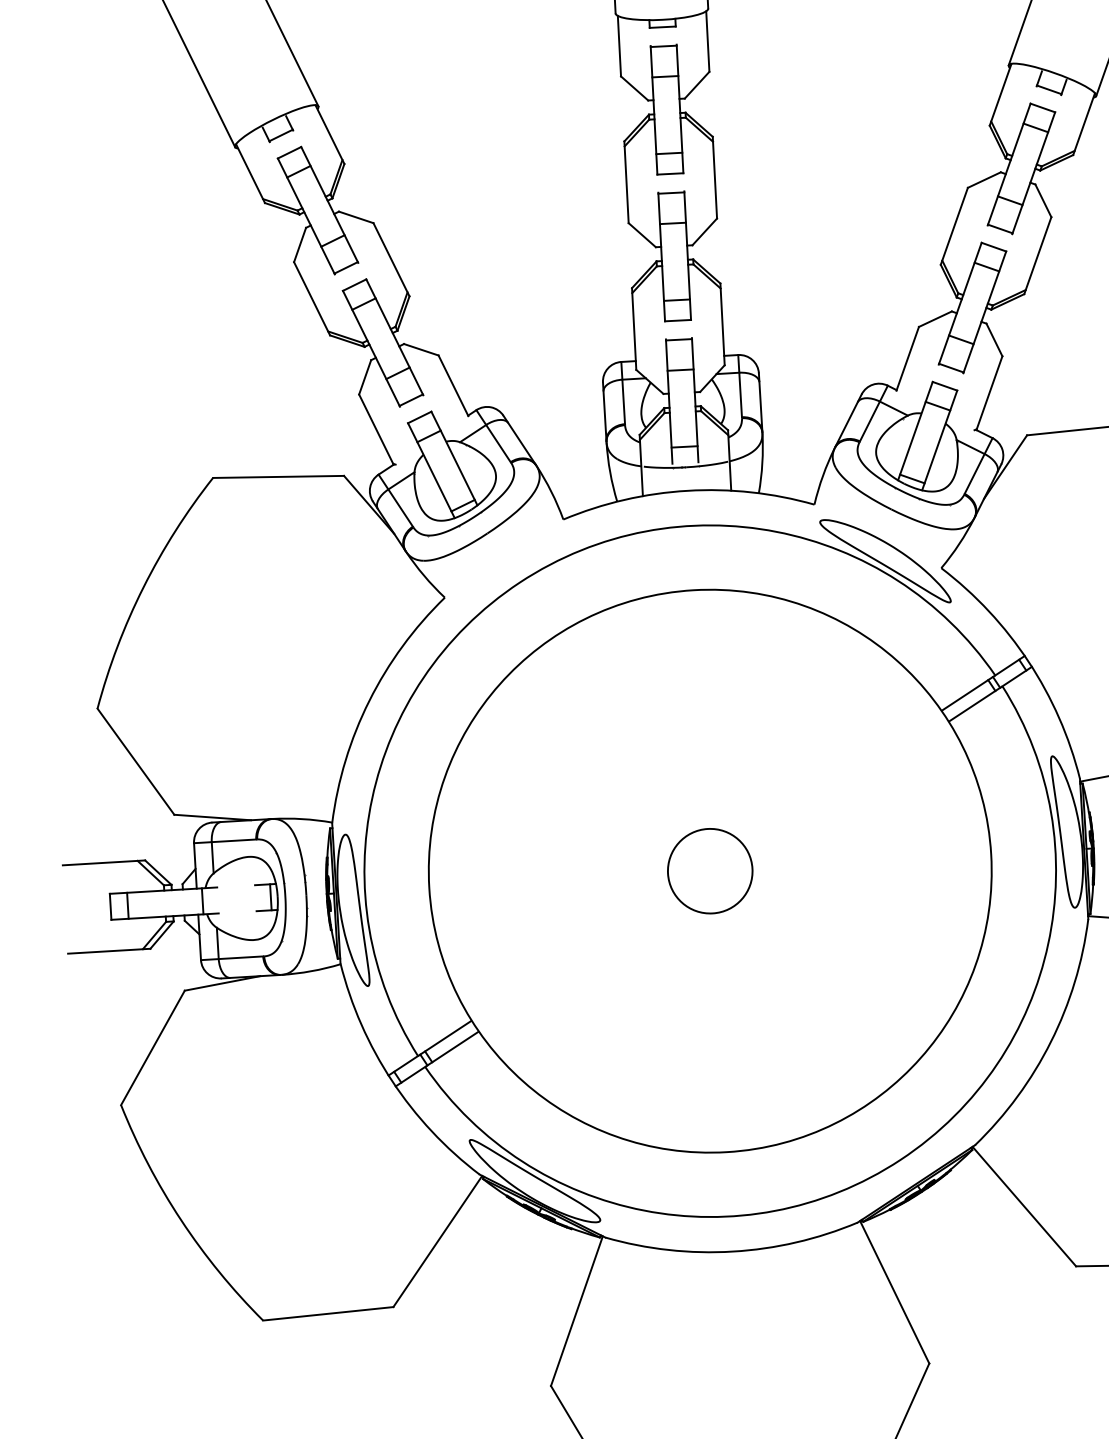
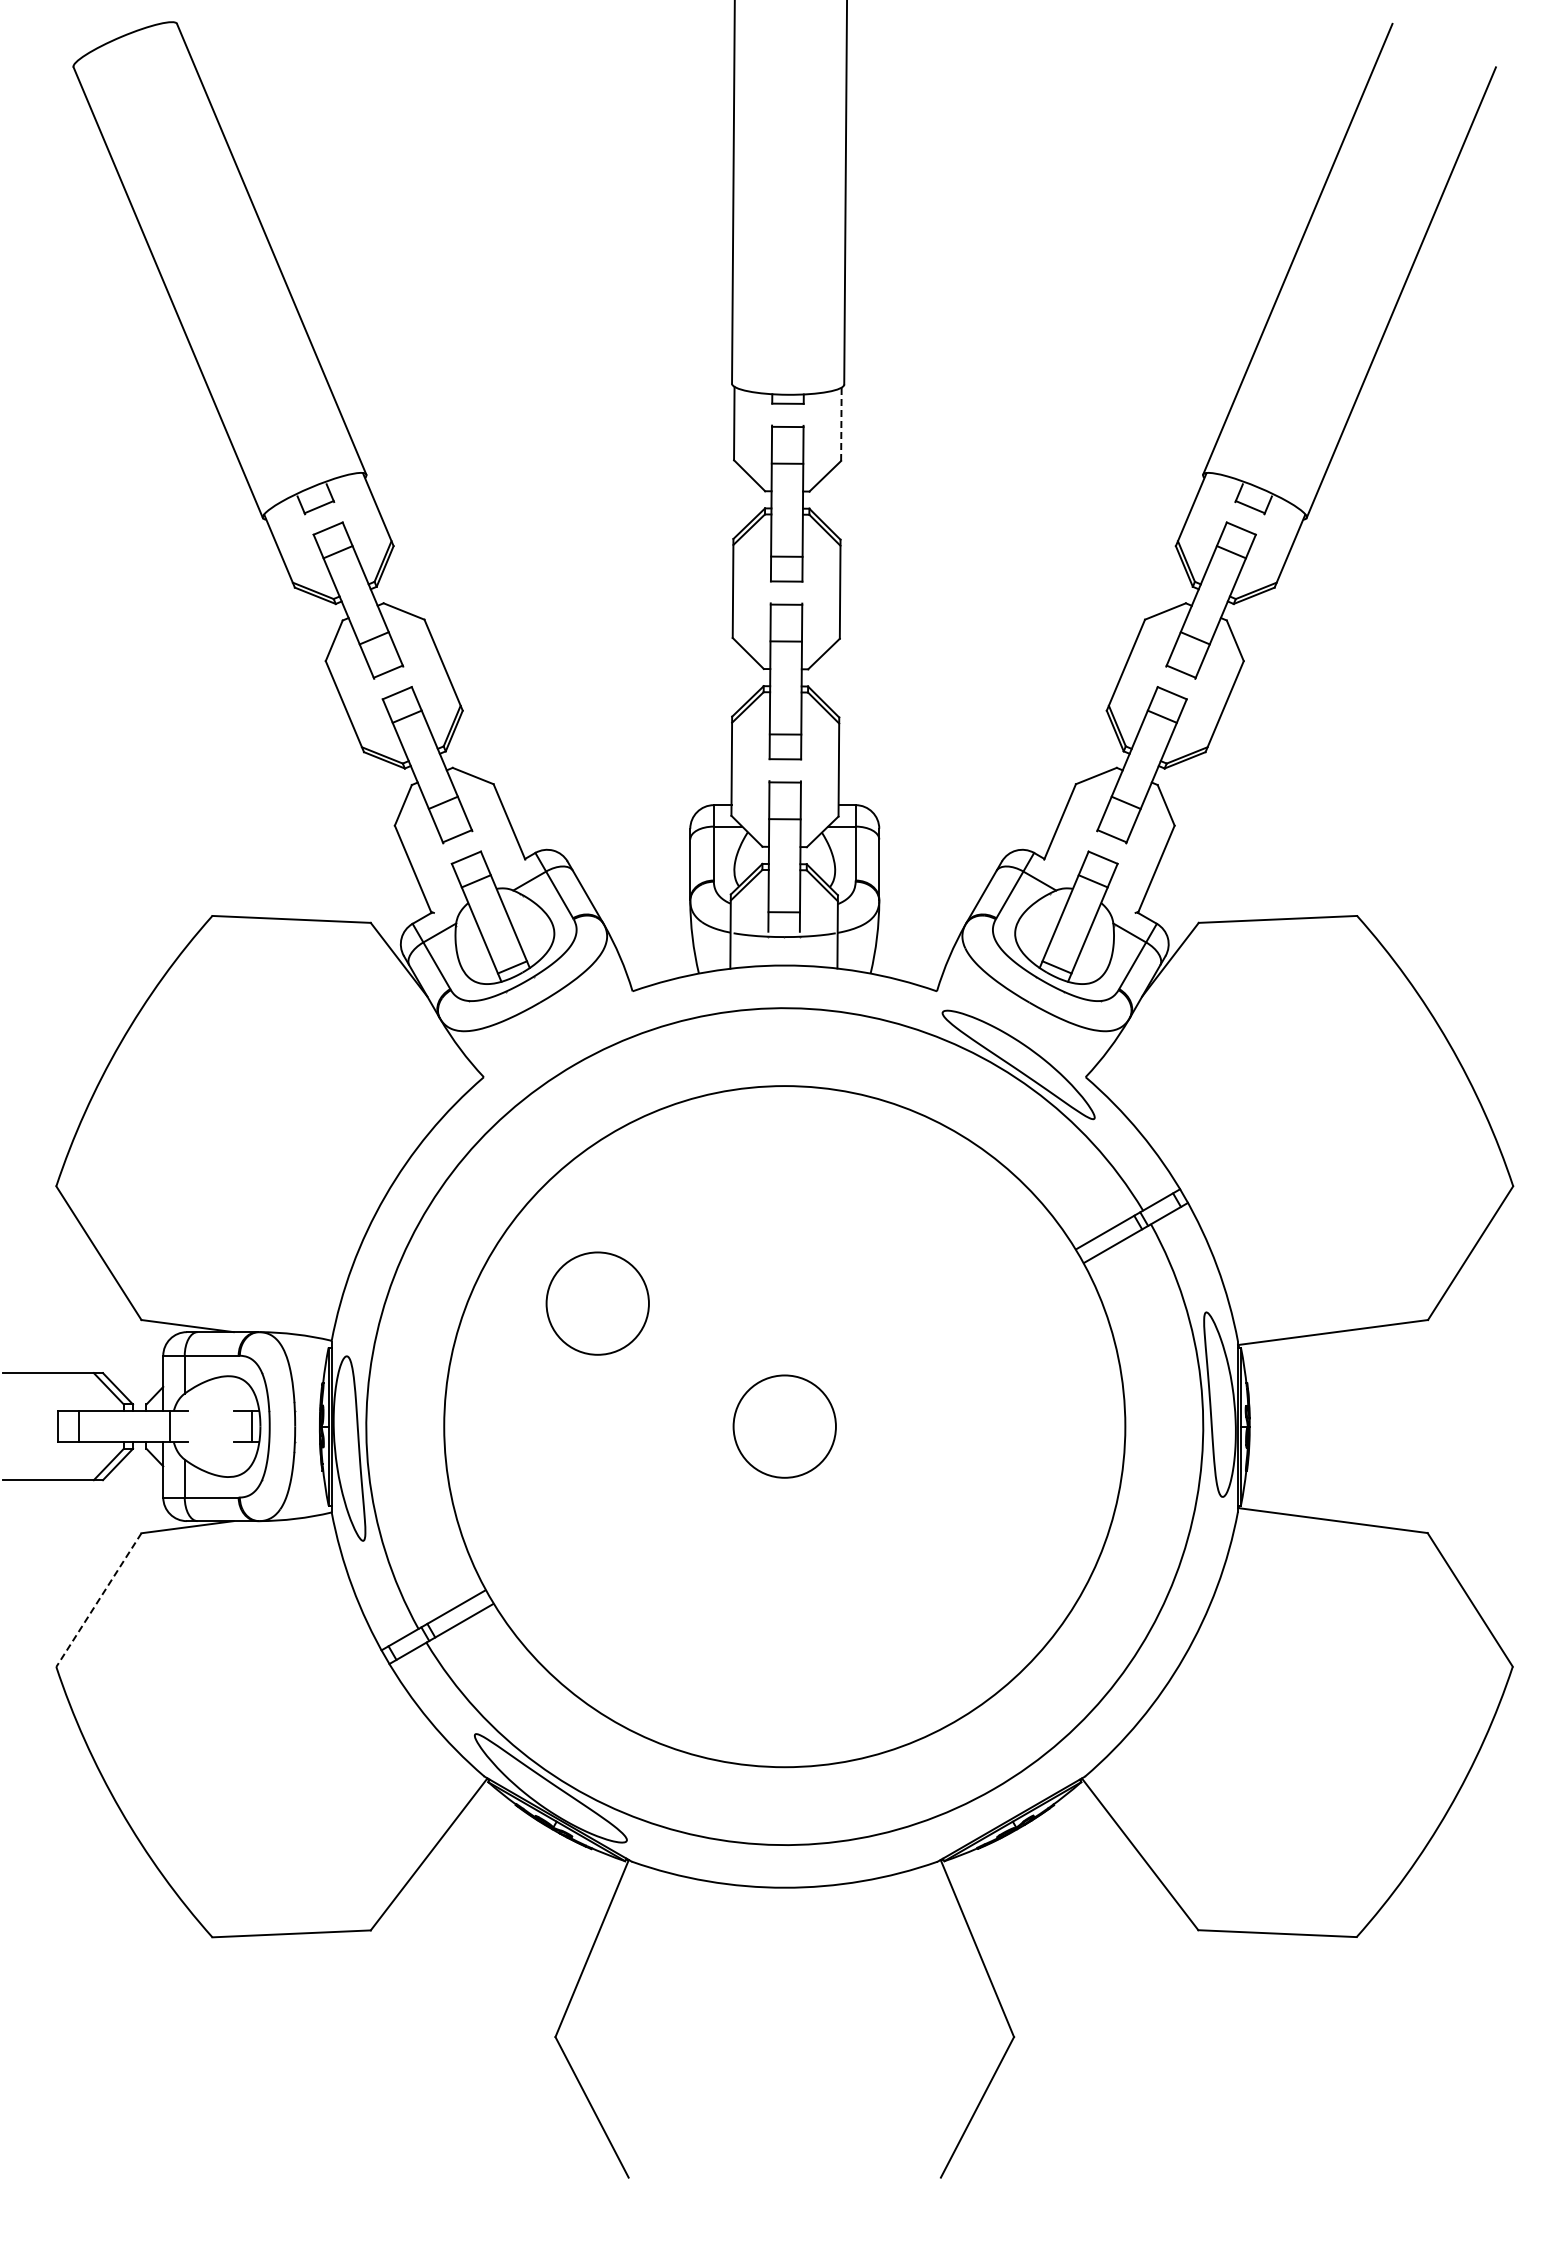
line: (707, 41) -> (841, 424), solid -> dashed
circle: (549, 778) -> (597, 1303), added
line: (152, 1048) -> (98, 1600), solid -> dashed

